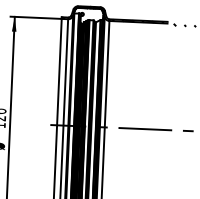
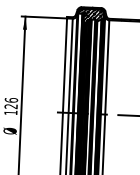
hatch: (88, 15) -> (90, 15), added

